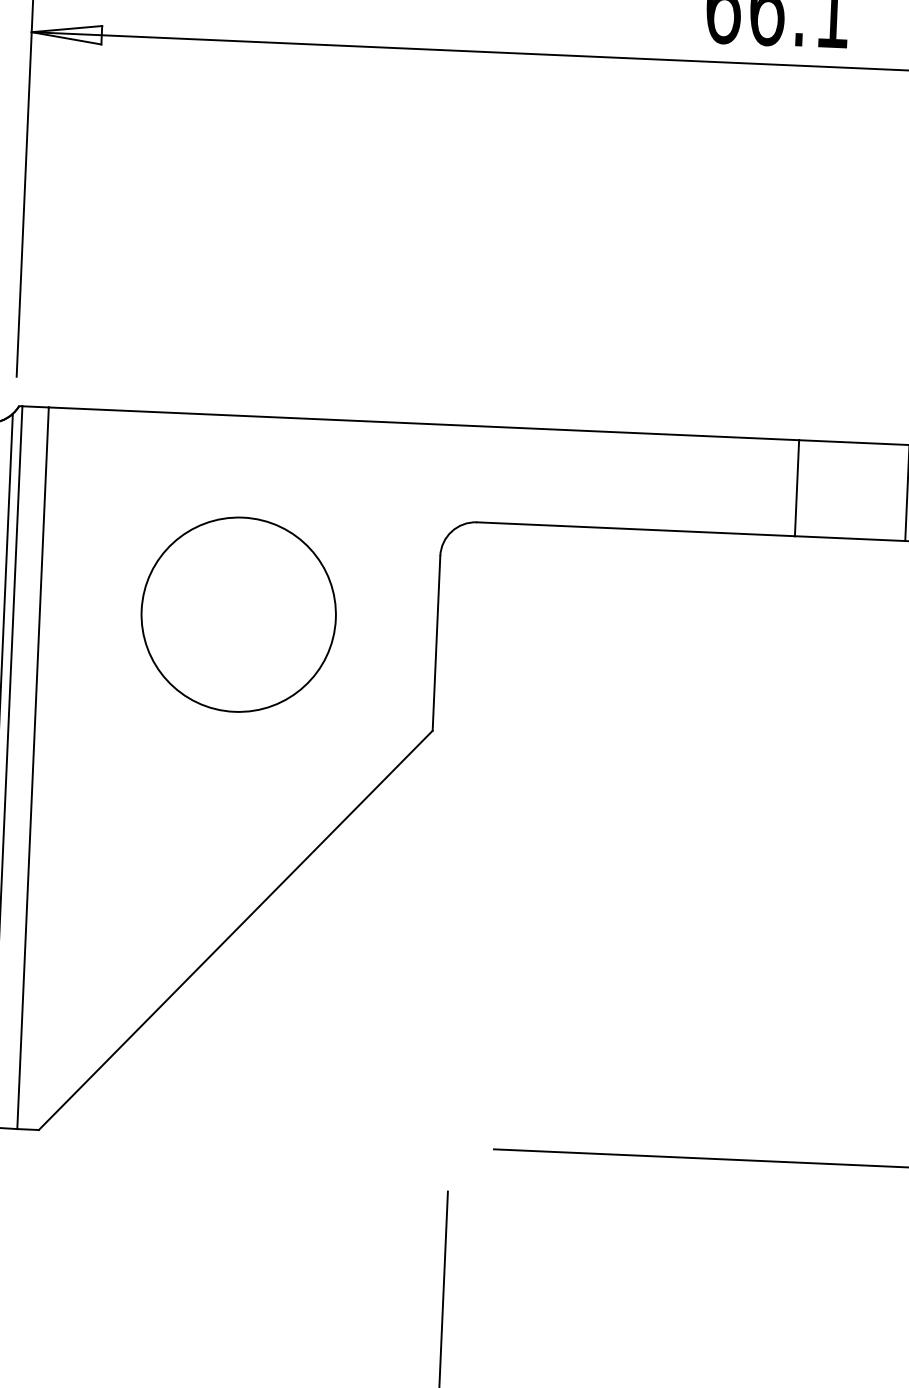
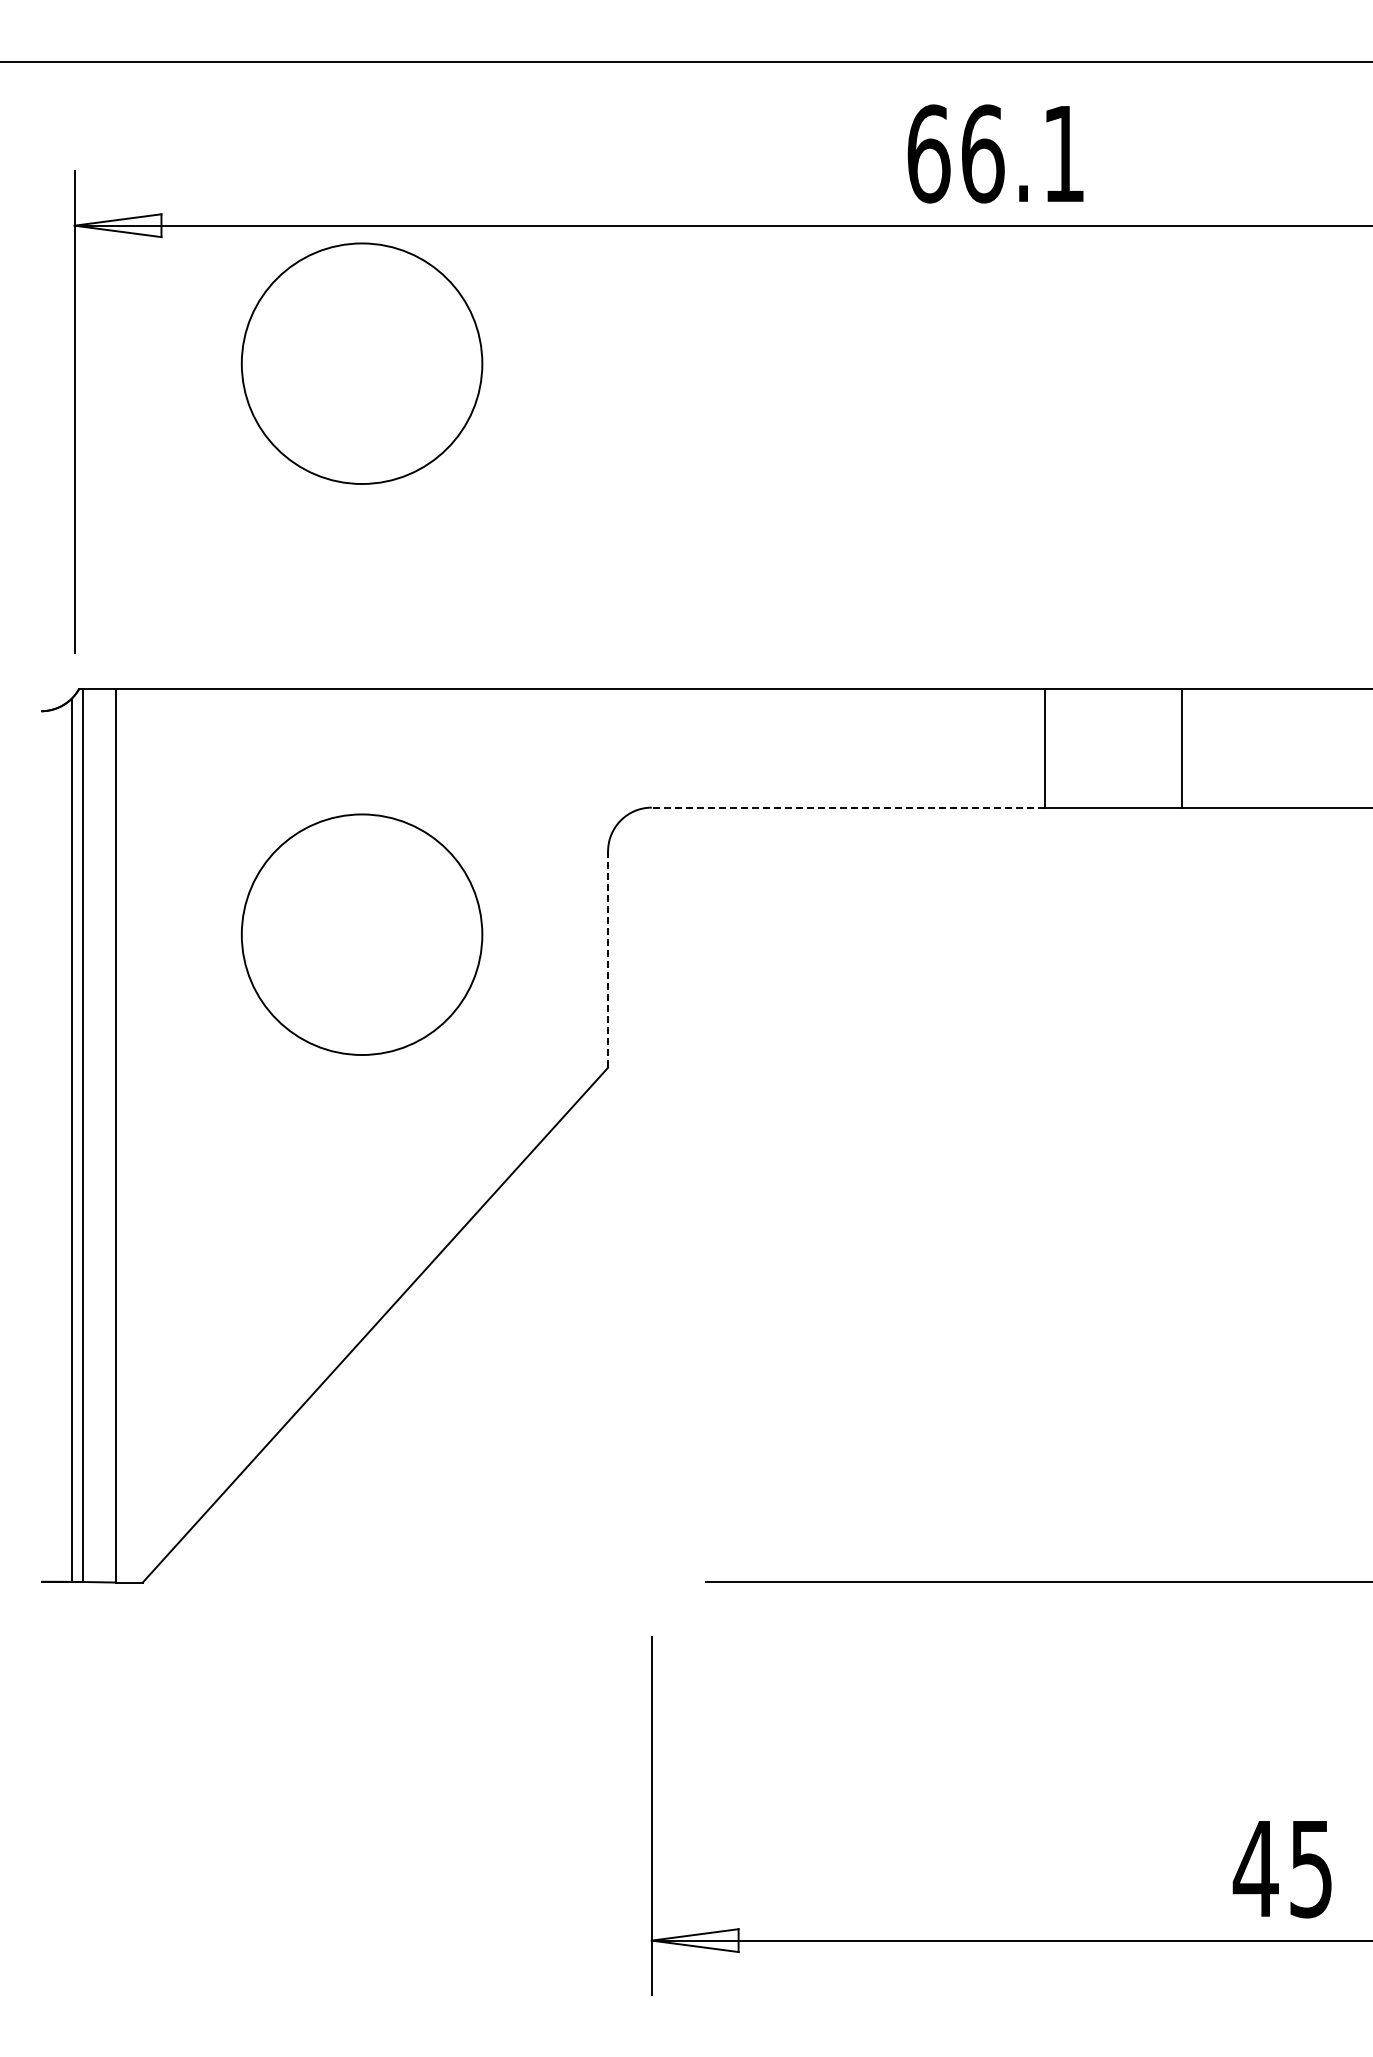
circle: (258, 153) -> (361, 363), added
line: (635, 529) -> (848, 807), solid -> dashed
line: (436, 644) -> (608, 960), solid -> dashed

